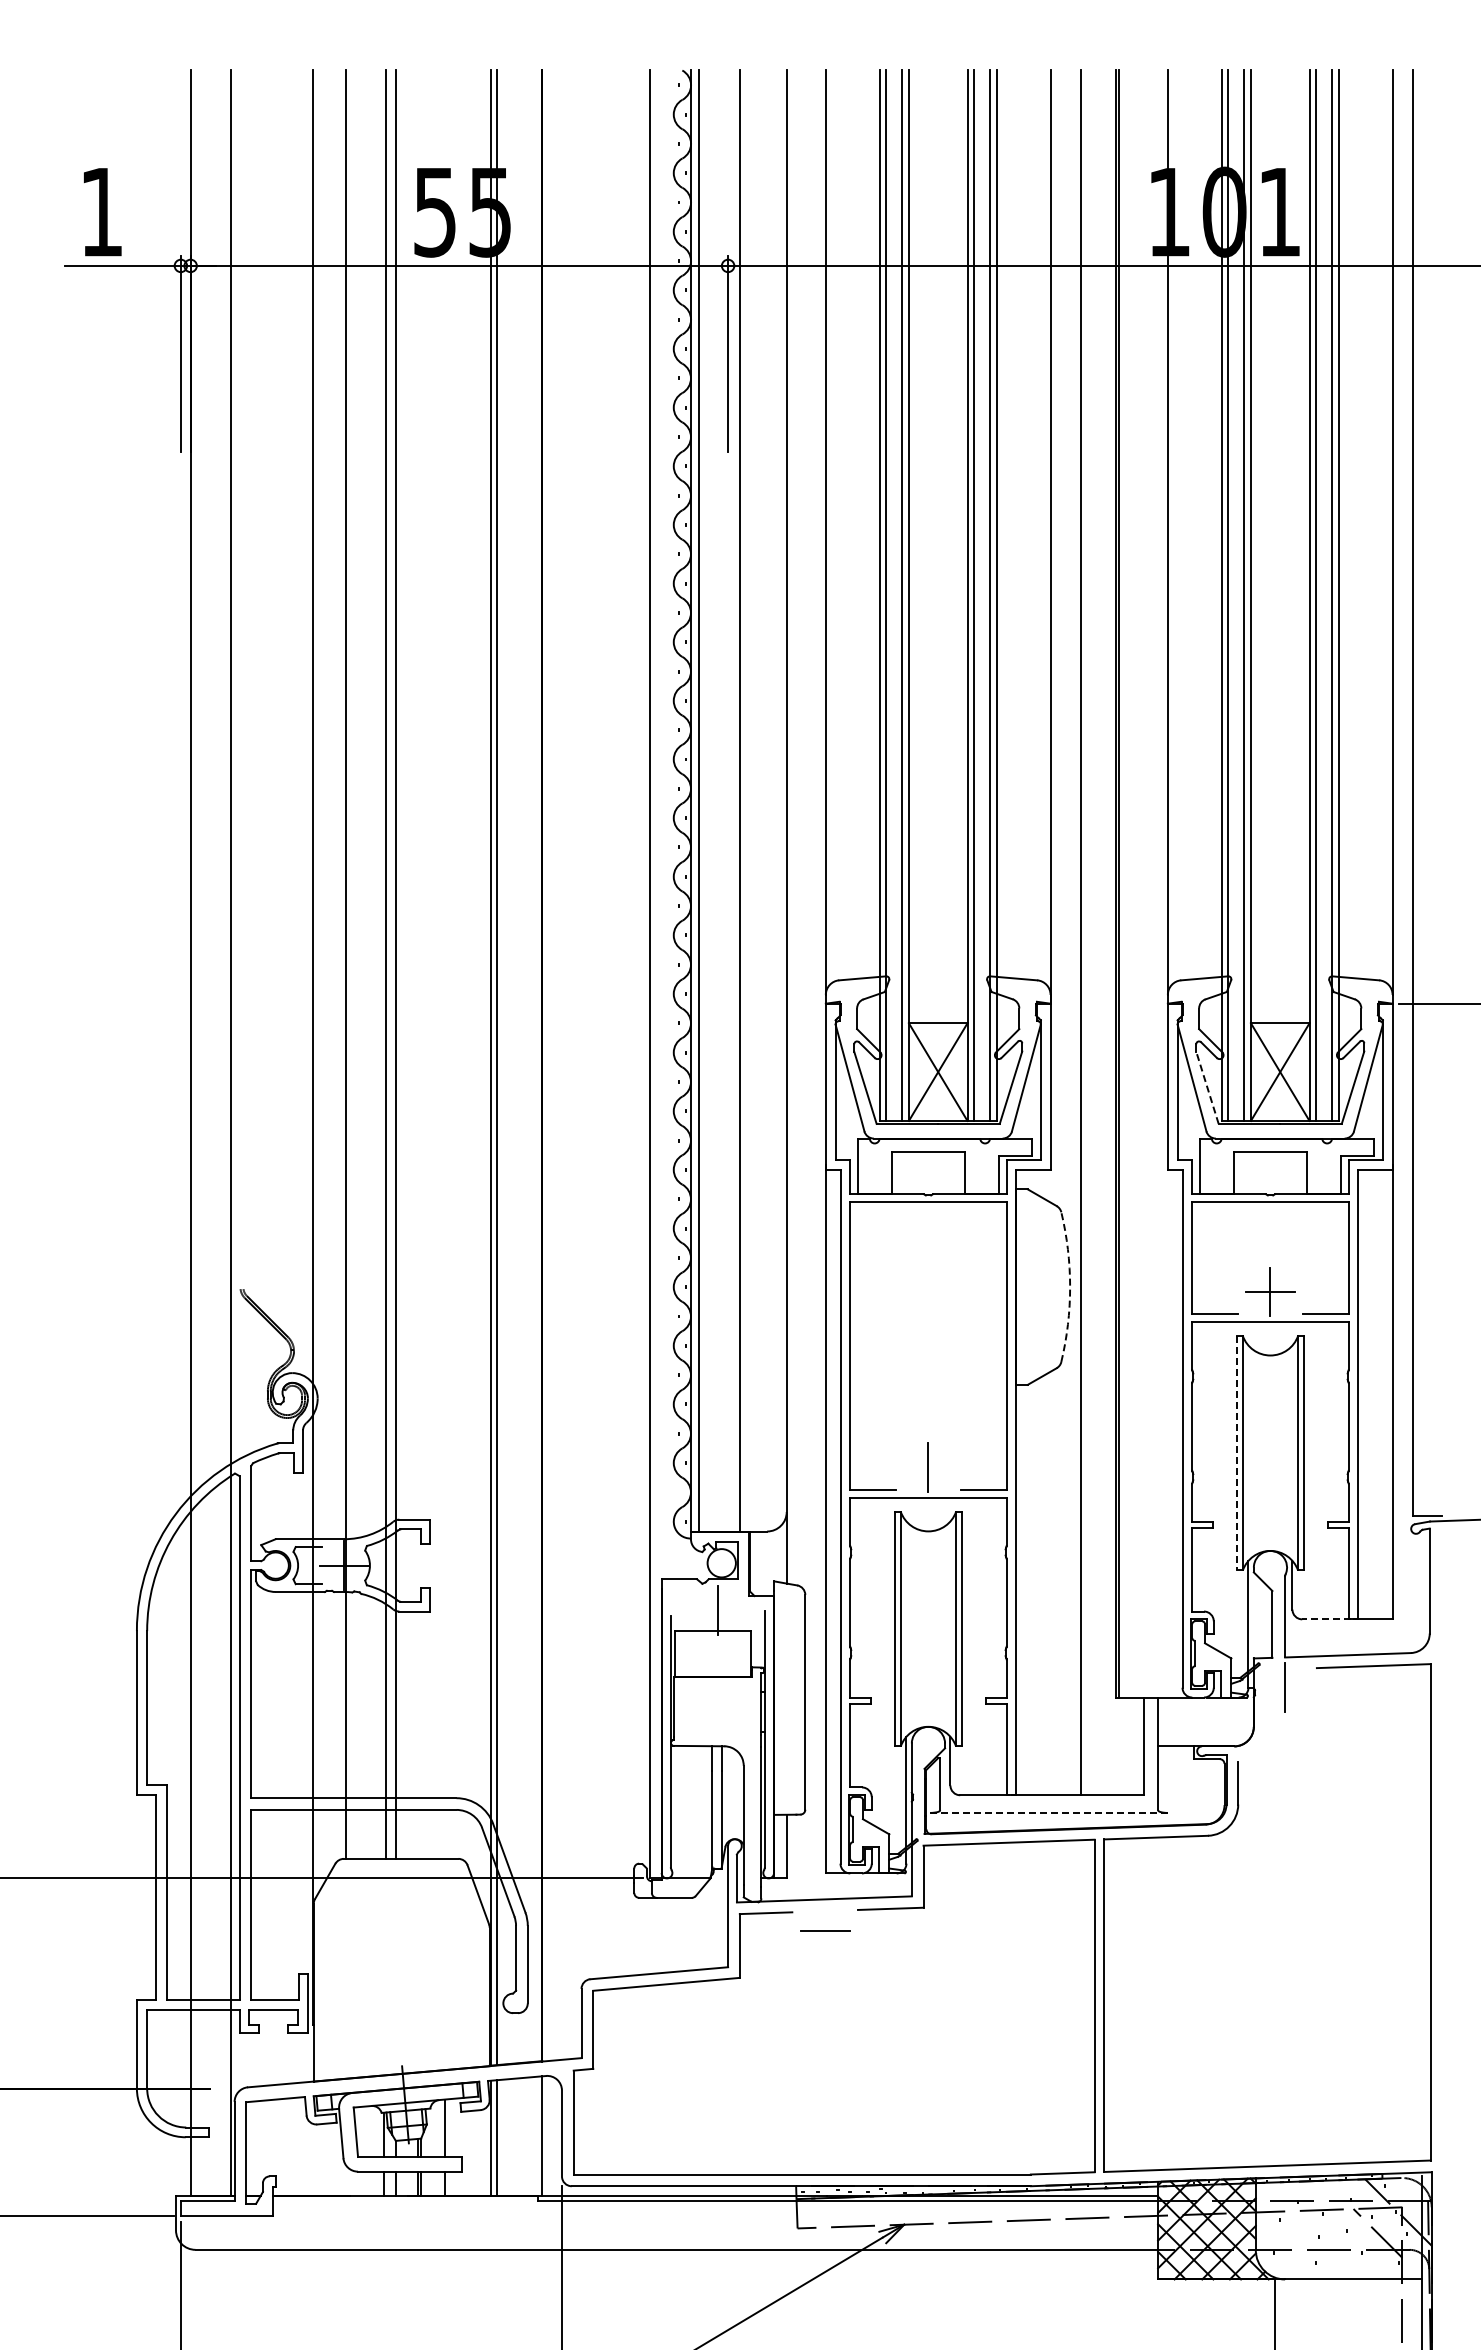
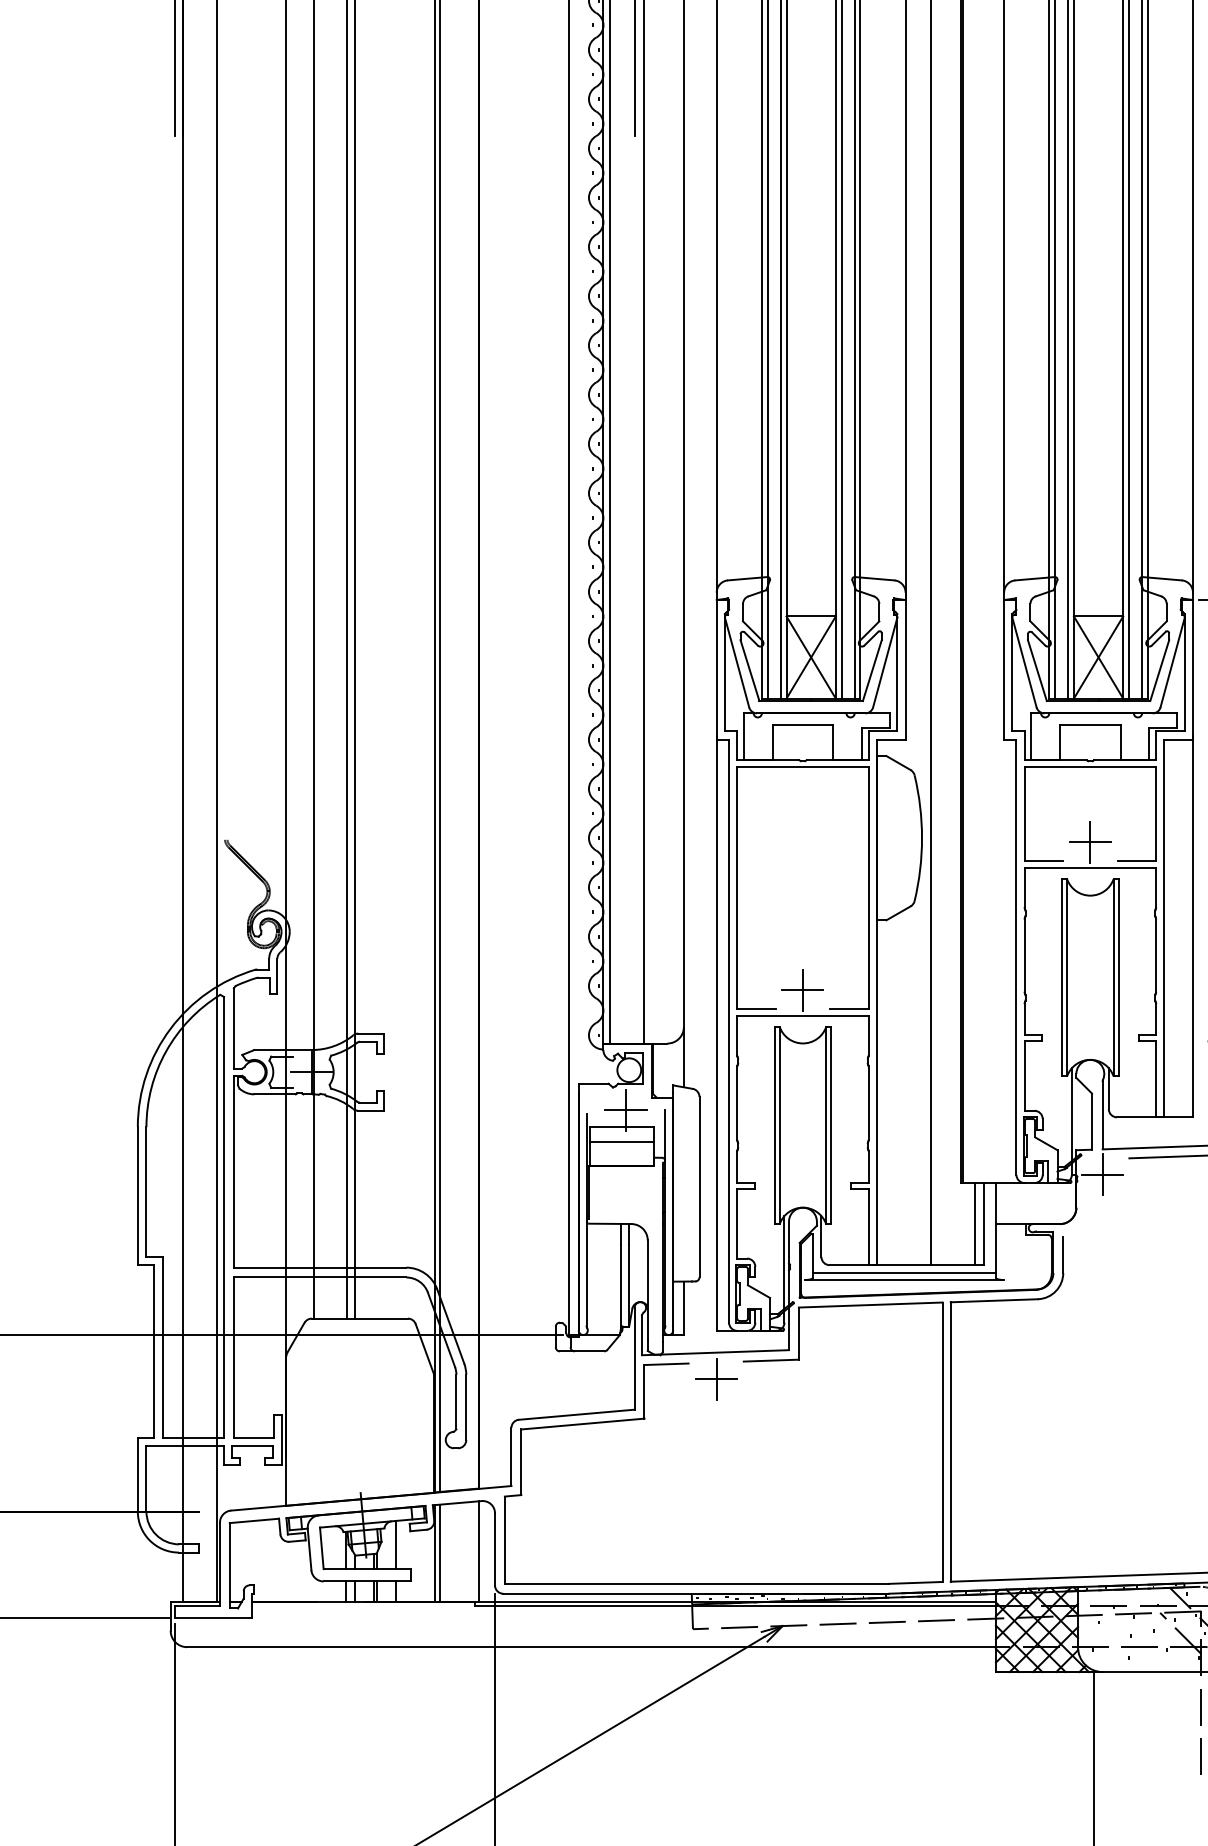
line: (1207, 1087) -> (1037, 670), dashed -> solid
arc: (1070, 1287) -> (922, 838), dashed -> solid
line: (1236, 1453) -> (1061, 977), dashed -> solid
line: (928, 1467) -> (803, 989), added
line: (717, 1610) -> (625, 1109), added
line: (1325, 1619) -> (1136, 1117), dashed -> solid
line: (712, 1648) -> (621, 1141), added
line: (1284, 1687) -> (1102, 1174), added
line: (1132, 1746) -> (974, 1224), added
line: (1049, 1805) -> (904, 1273), added
line: (1049, 1812) -> (904, 1279), dashed -> solid
line: (825, 1930) -> (716, 1378), added

